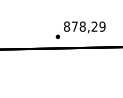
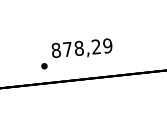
text: (80, 29) -> (76, 52), moved

